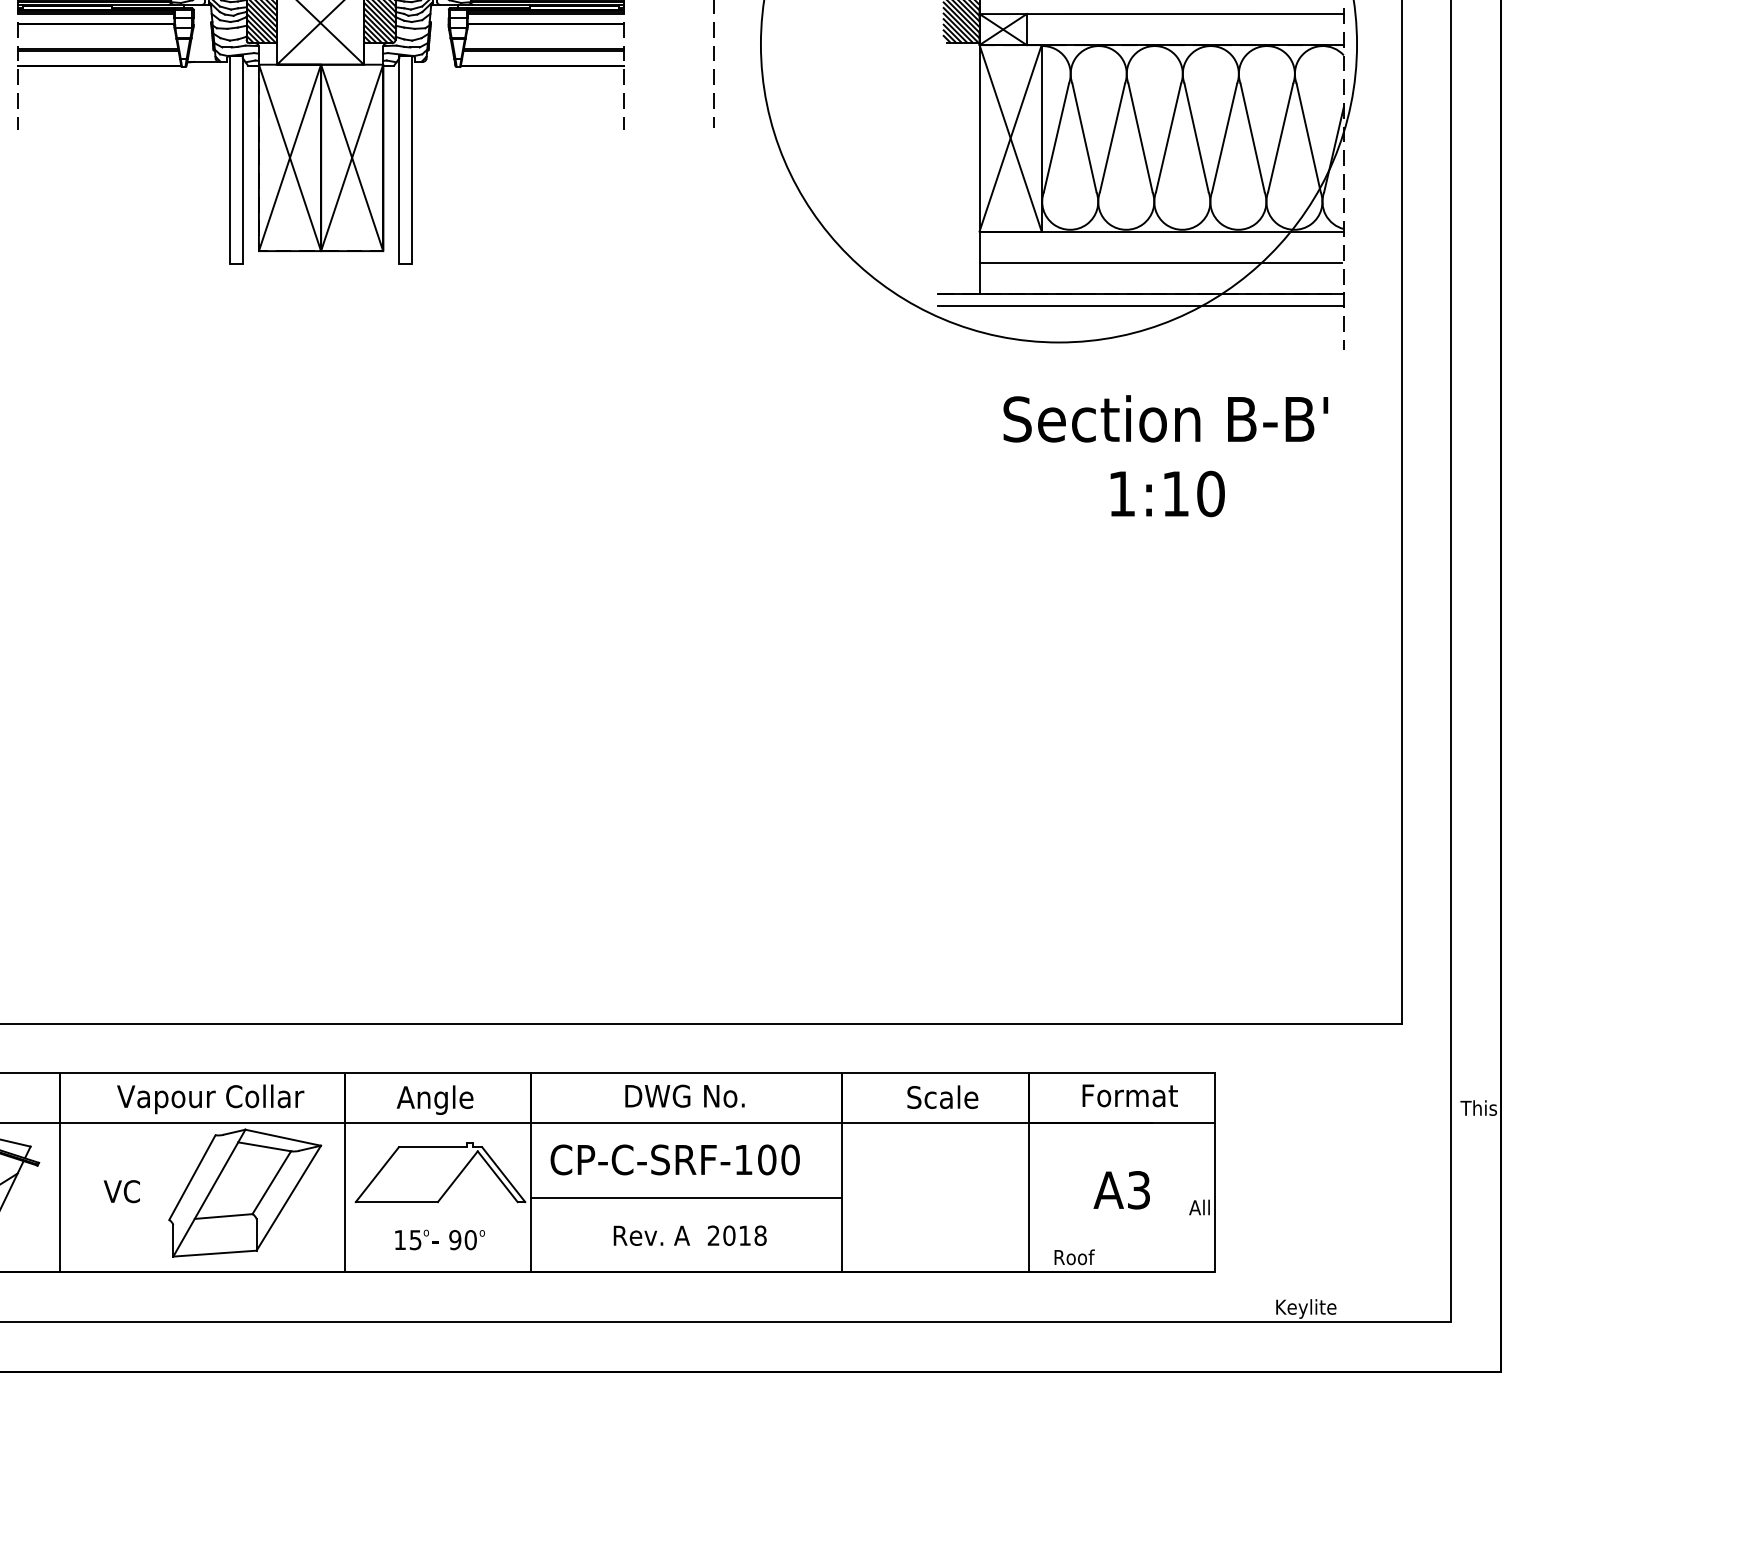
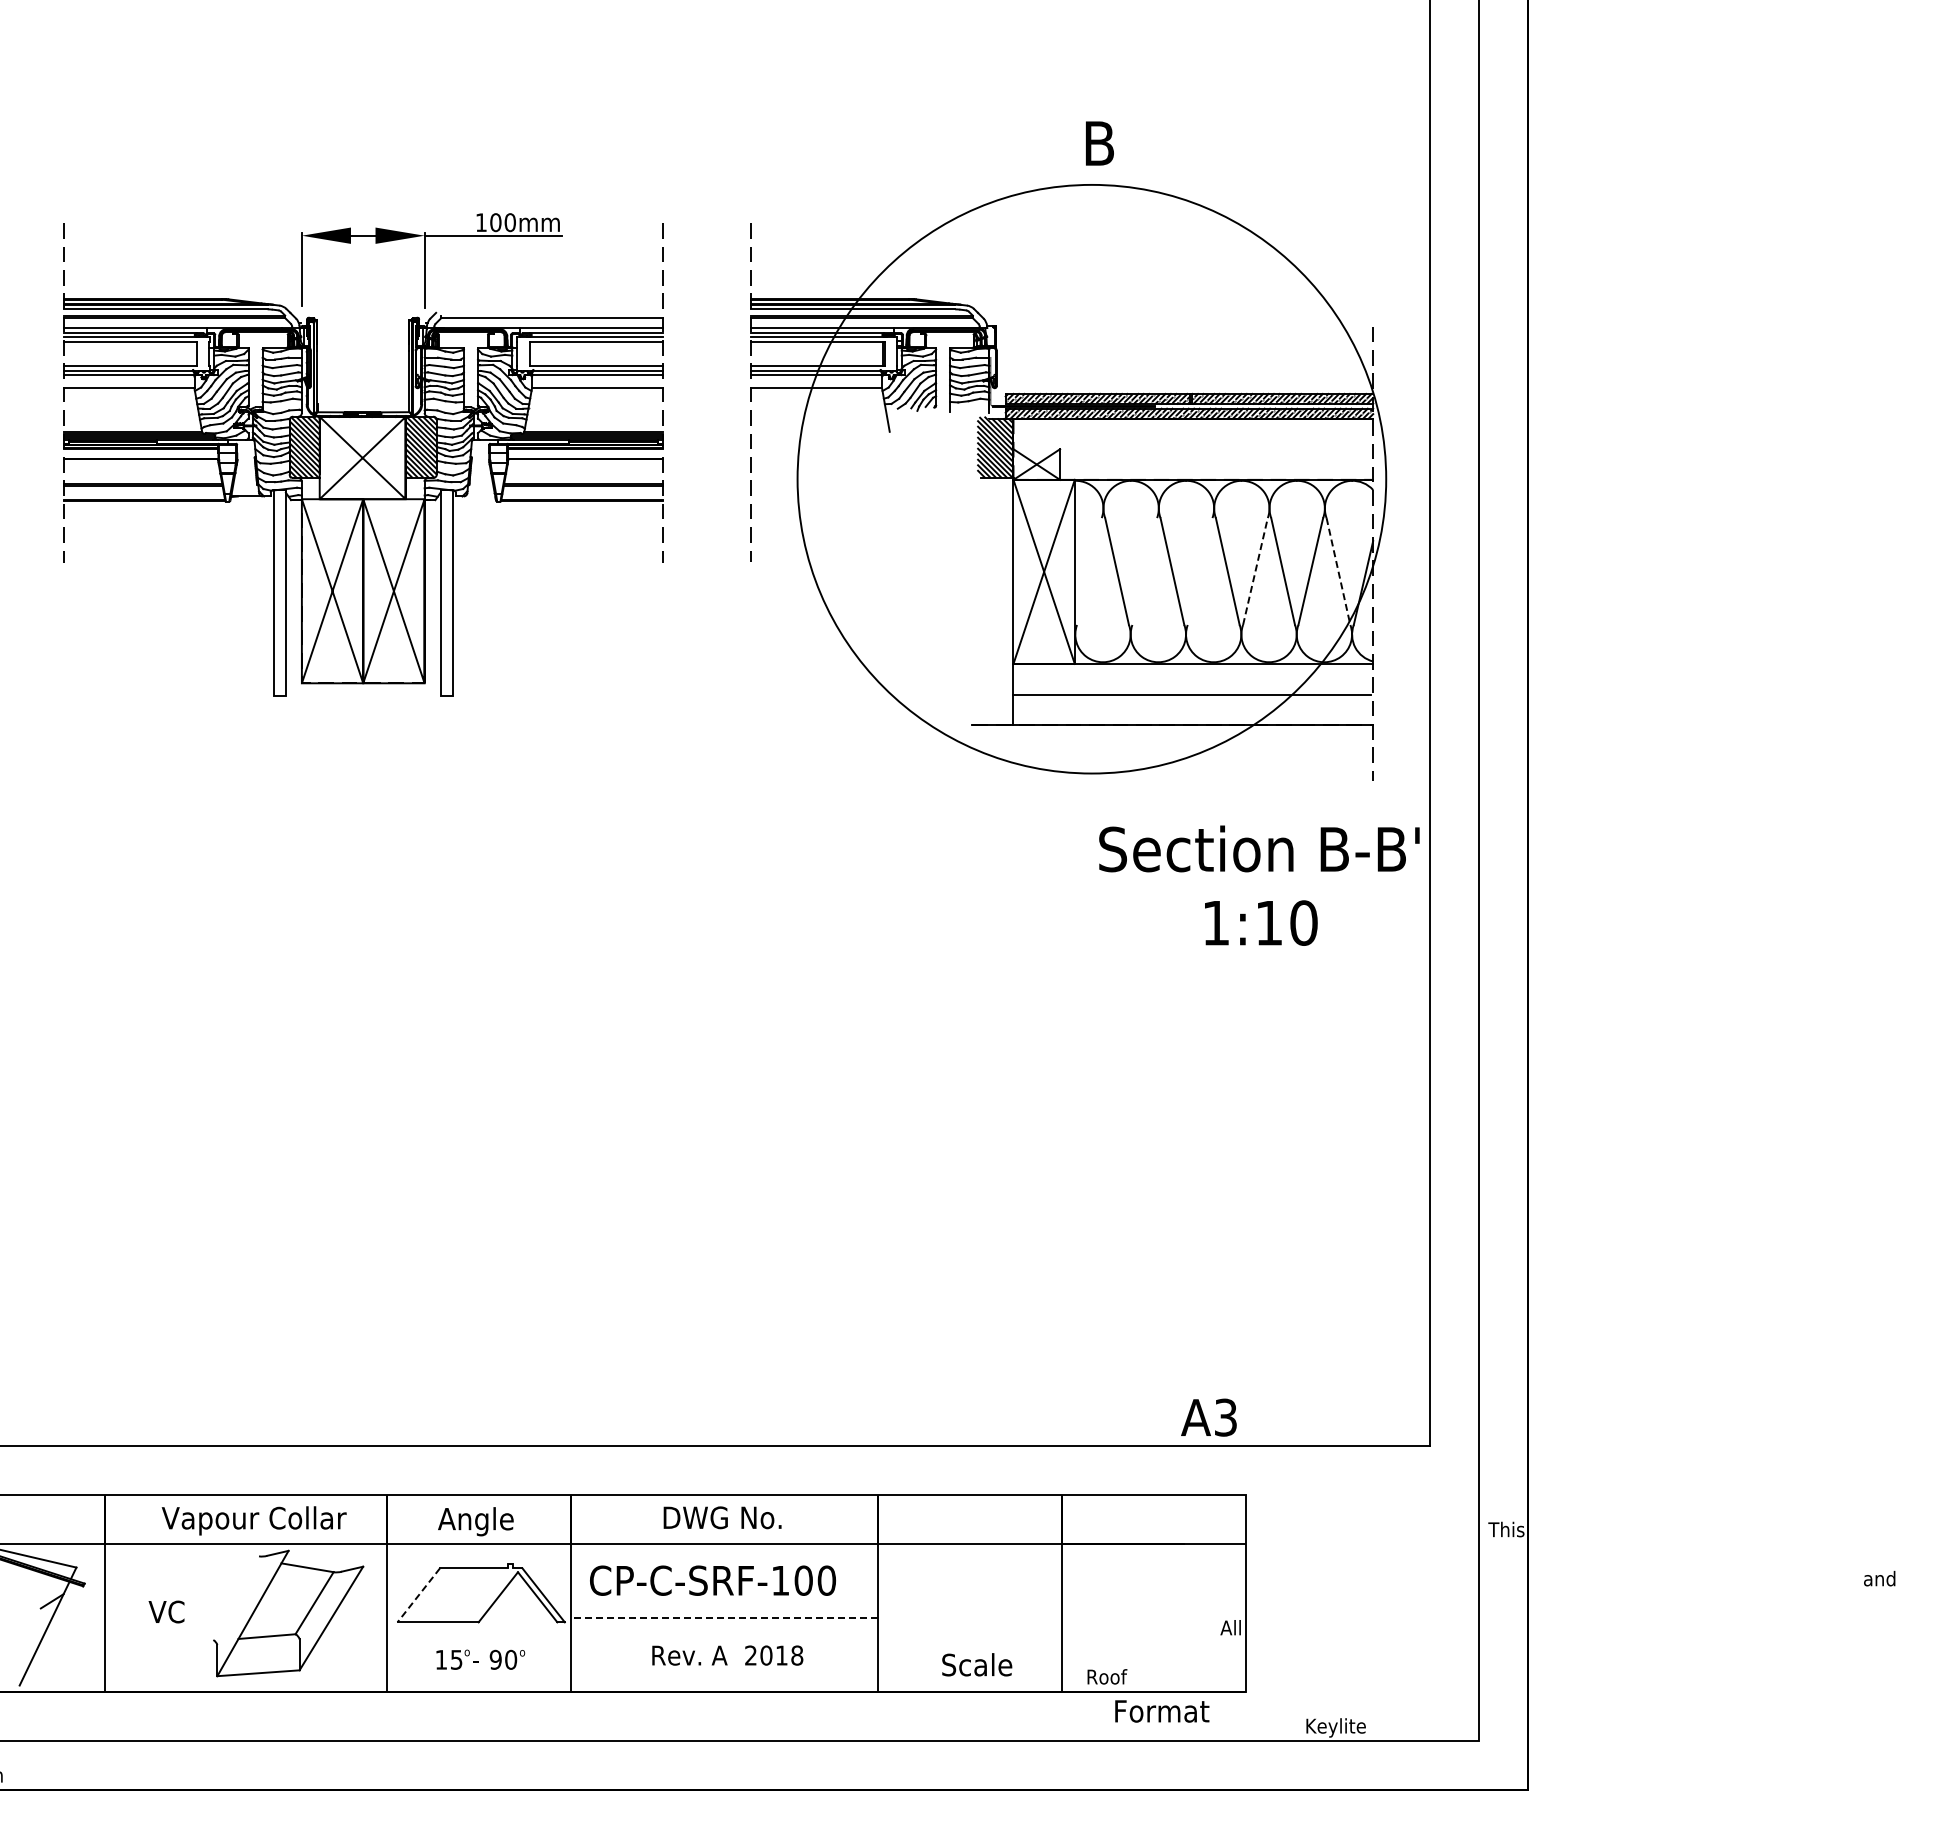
line: (1161, 14) -> (1193, 449), removed
line: (1056, 137) -> (1089, 571), removed
line: (1112, 137) -> (1144, 571), removed
line: (1167, 137) -> (1199, 571), removed
line: (1224, 137) -> (1255, 571), solid -> dashed
line: (1308, 137) -> (1338, 571), solid -> dashed
line: (1140, 306) -> (1172, 737), removed
text: (1165, 455) -> (1259, 885), moved
text: (1130, 1095) -> (1162, 1711), moved
text: (943, 1096) -> (977, 1664), moved
line: (282, 1137) -> (325, 1558), removed
line: (377, 1174) -> (418, 1595), solid -> dashed
line: (192, 1177) -> (236, 1598), removed
text: (1121, 1190) -> (1208, 1417), moved
line: (685, 1197) -> (723, 1617), solid -> dashed

